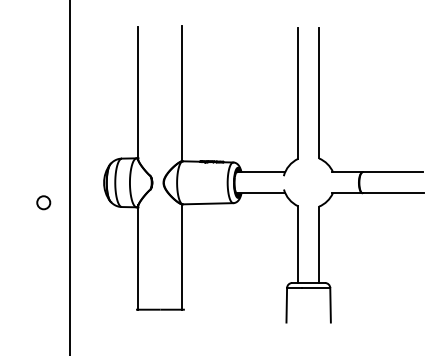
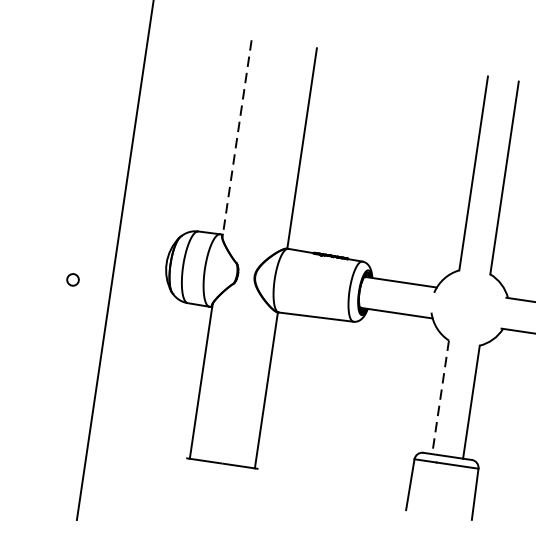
line: (138, 93) -> (237, 138), solid -> dashed
circle: (43, 202) -> (72, 279), size x0.6
line: (298, 245) -> (440, 398), solid -> dashed

